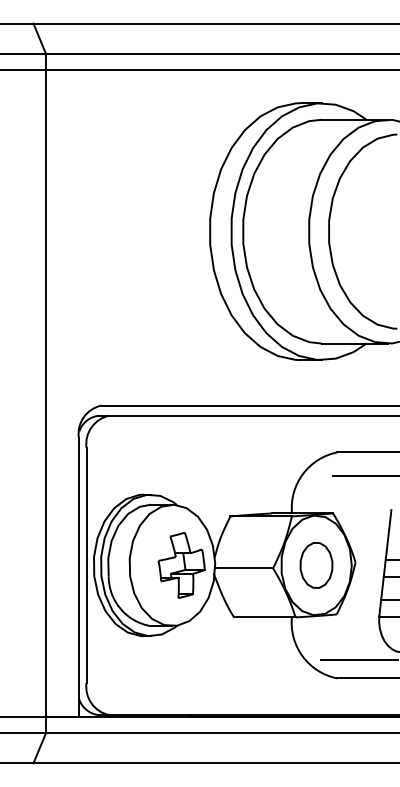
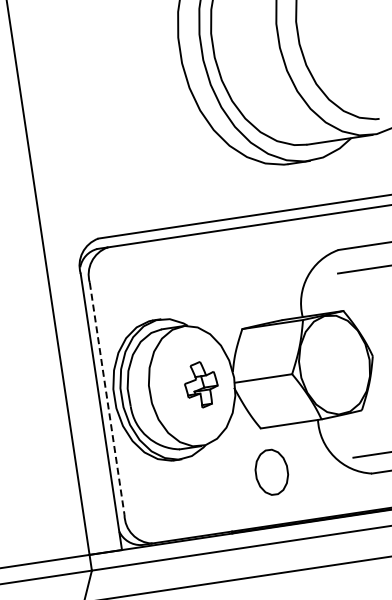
line: (86, 565) -> (107, 398), solid -> dashed
part: (181, 565) -> (201, 384), size x0.7
part: (316, 565) -> (271, 472), moved

